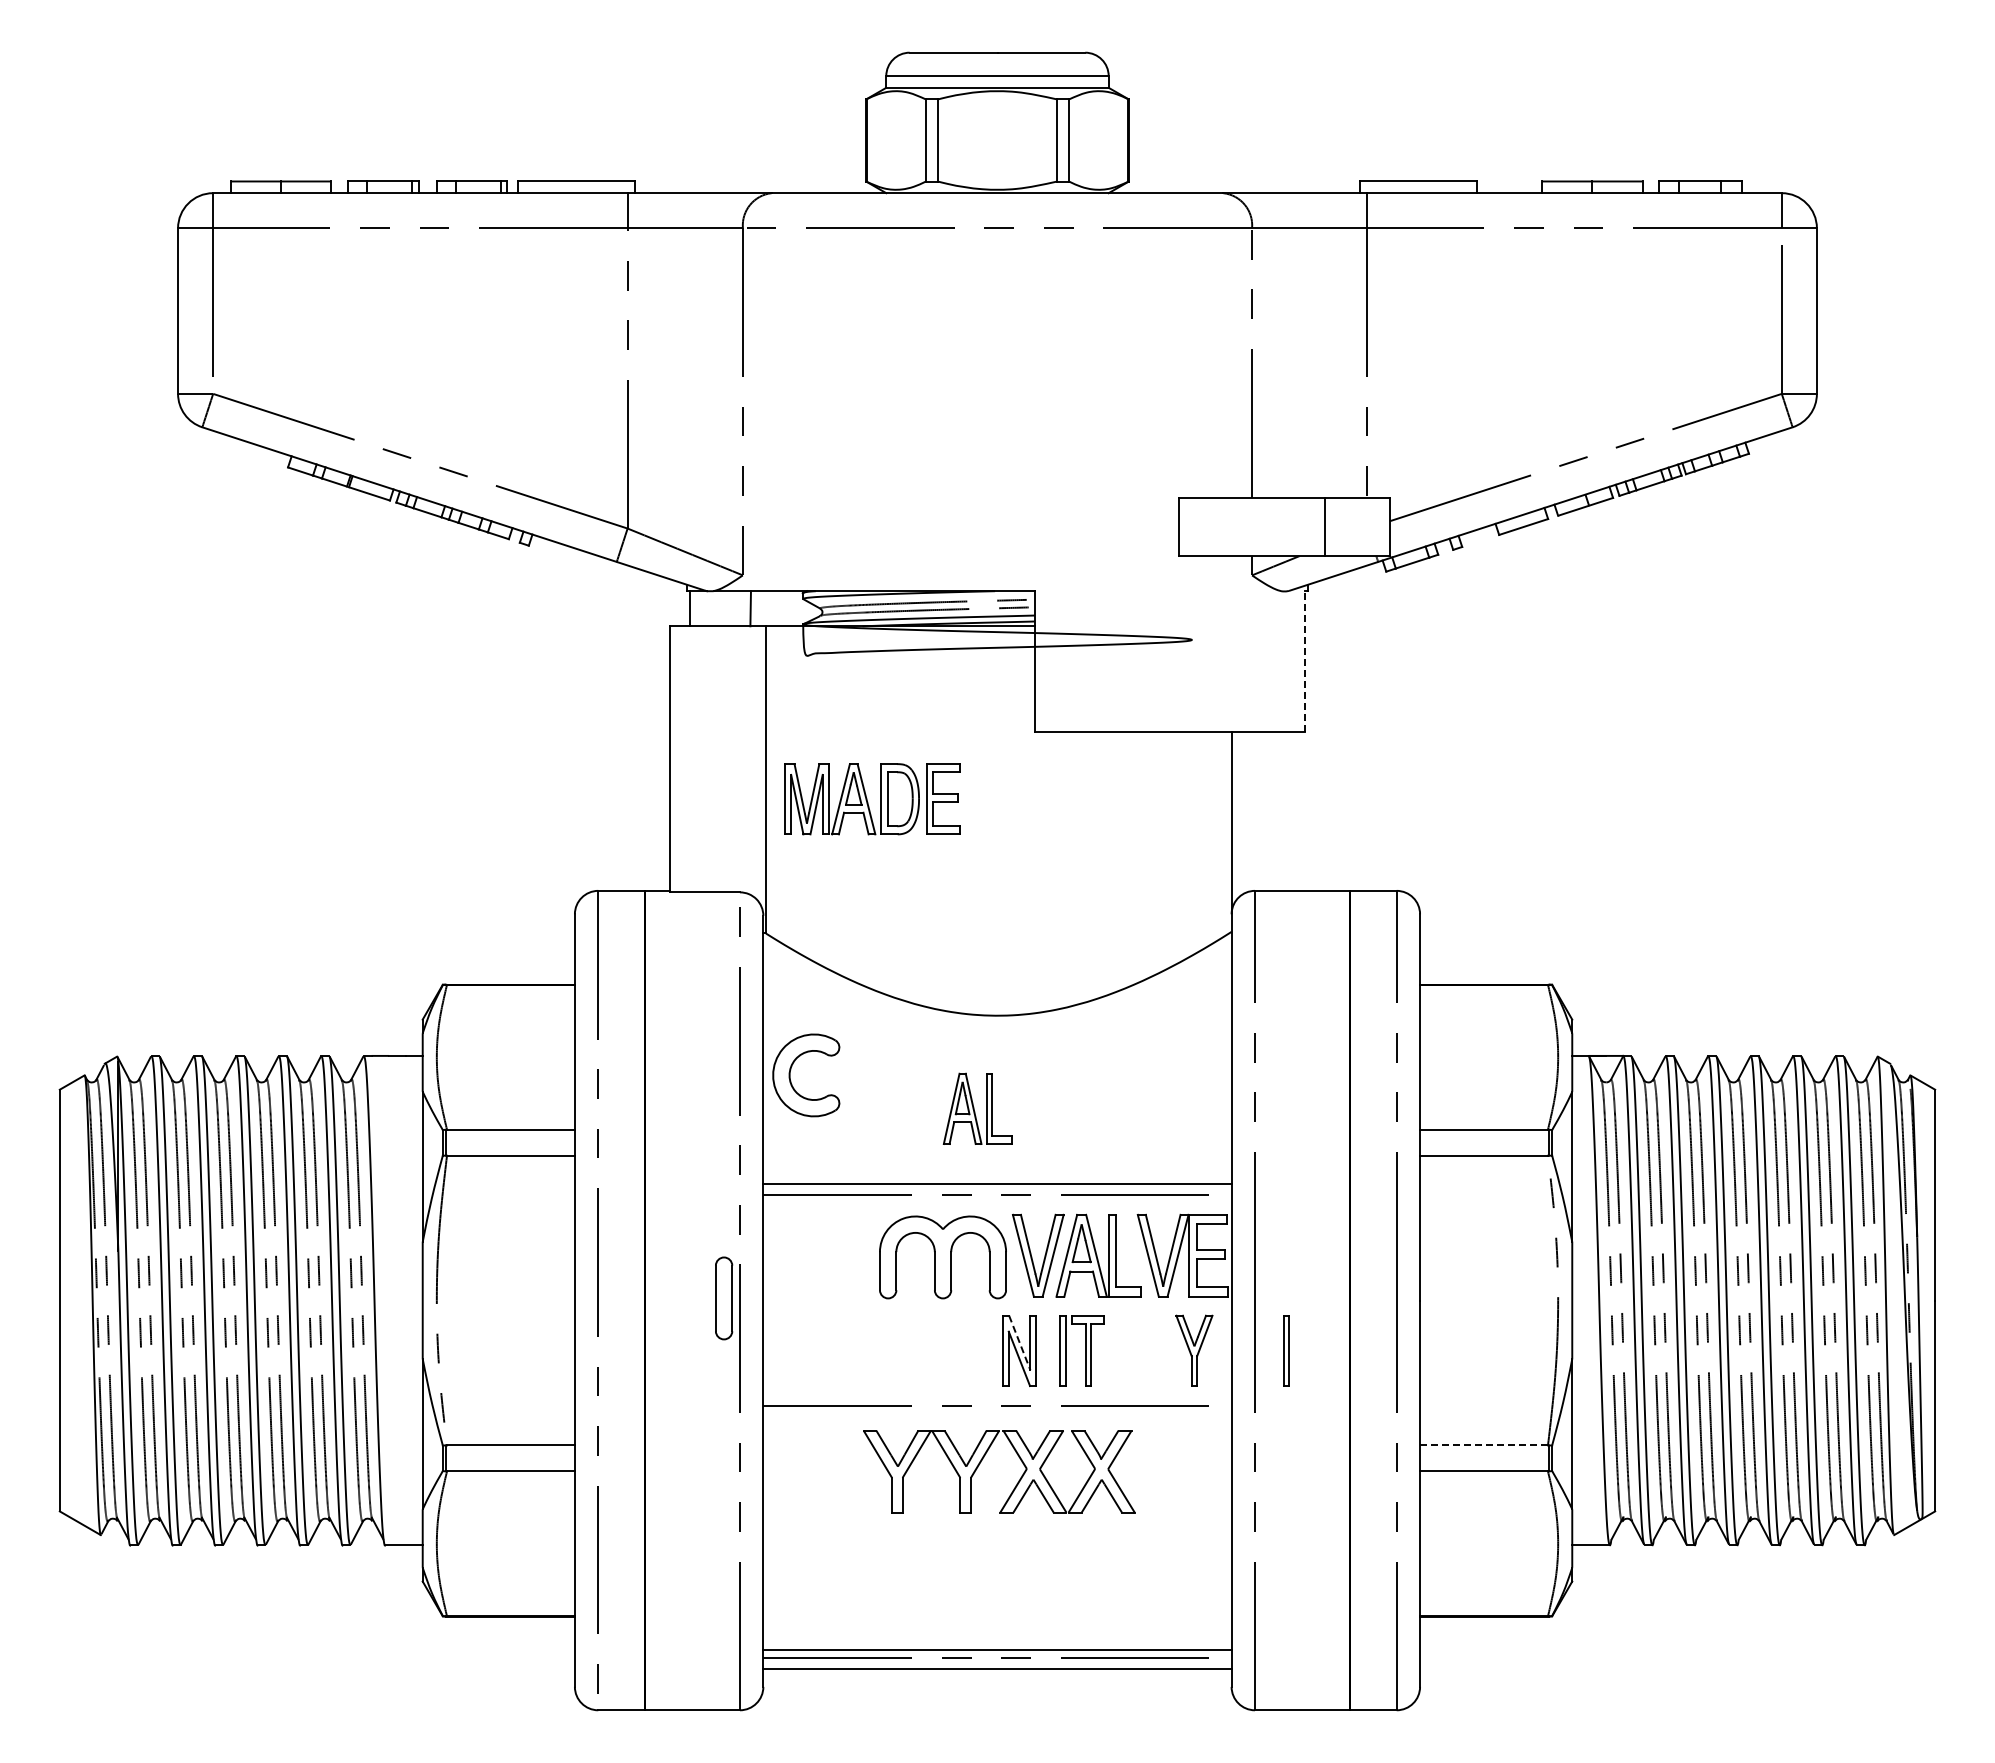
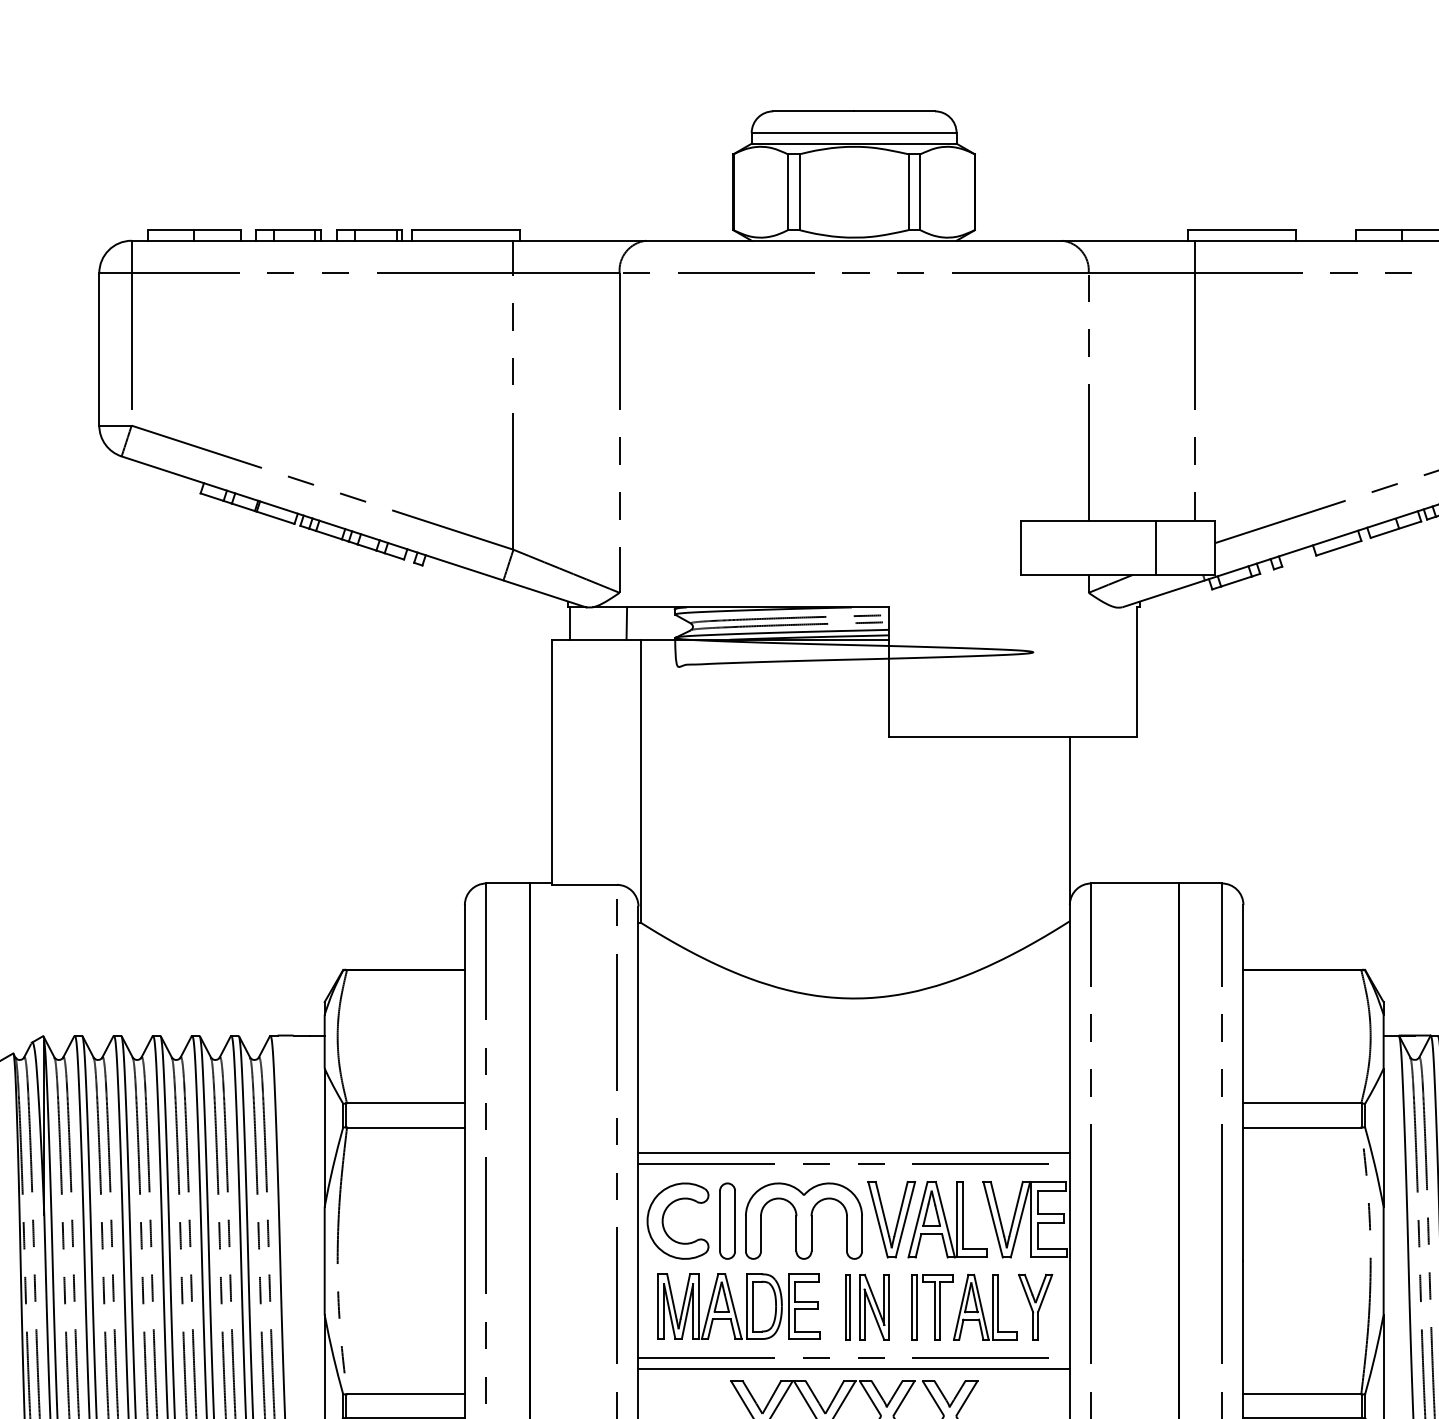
line: (1304, 660) -> (1136, 671), dashed -> solid
part: (872, 799) -> (739, 1306), moved
part: (790, 1075) -> (663, 1221), moved
part: (977, 1108) -> (984, 1306), moved
part: (724, 1298) -> (727, 1221), moved
line: (1019, 1343) -> (874, 1300), dashed -> solid
part: (1286, 1350) -> (847, 1306), moved
line: (997, 1417) -> (854, 1368), added
line: (1484, 1445) -> (1302, 1394), dashed -> solid

